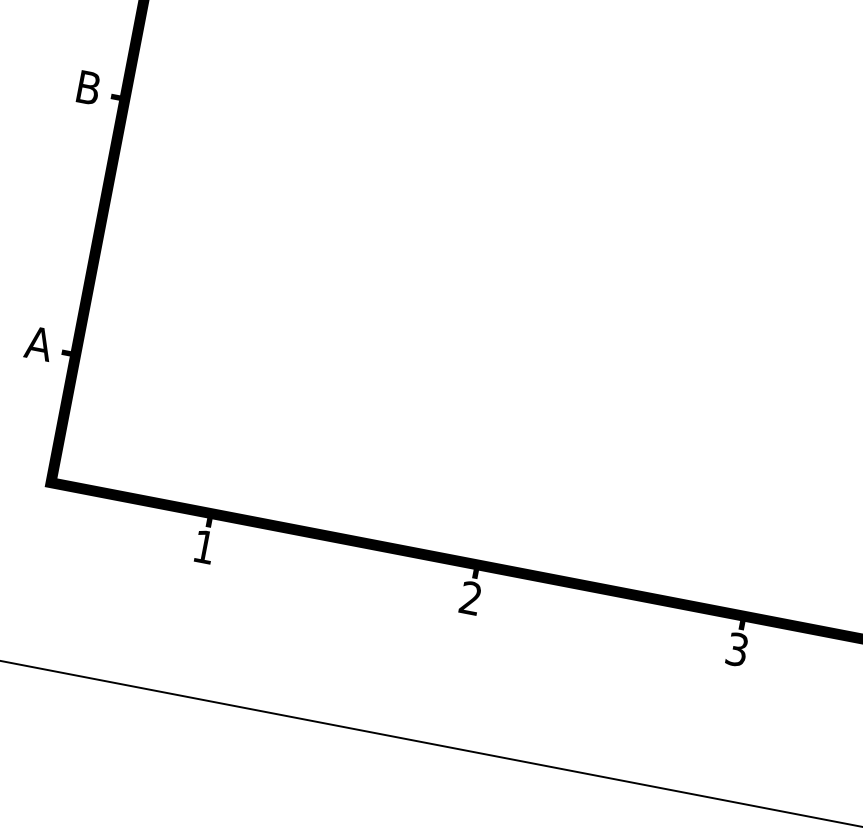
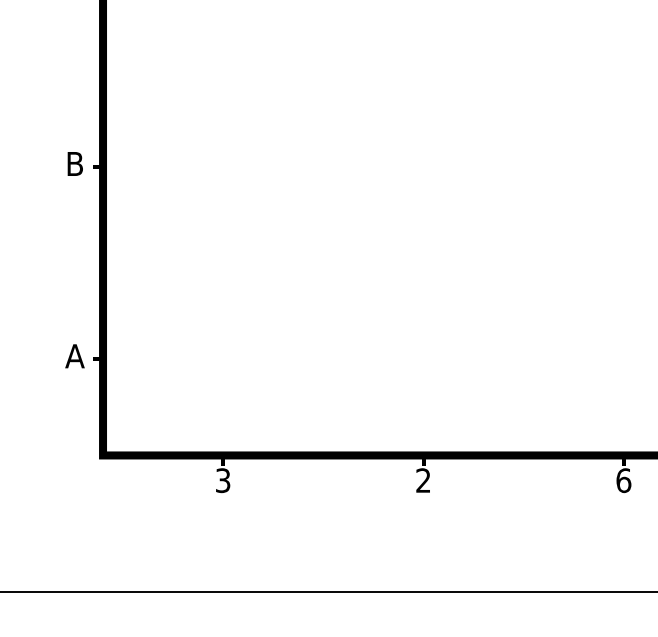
text: (204, 546) -> (223, 480), 1 -> 3
text: (736, 649) -> (623, 480), 3 -> 6

